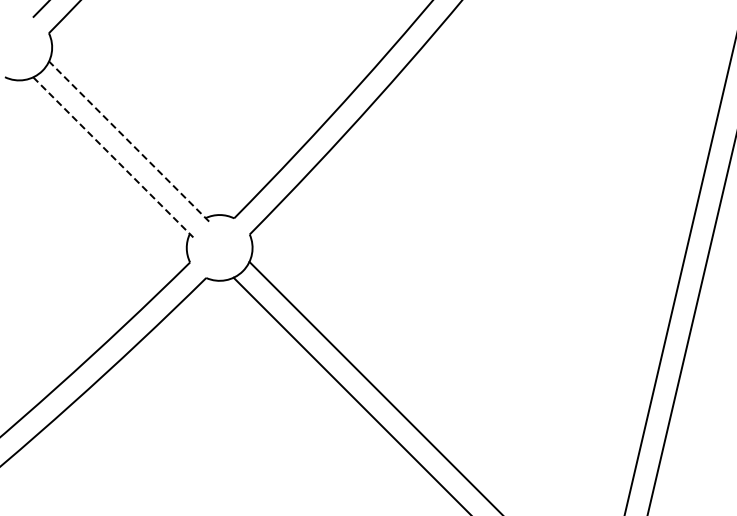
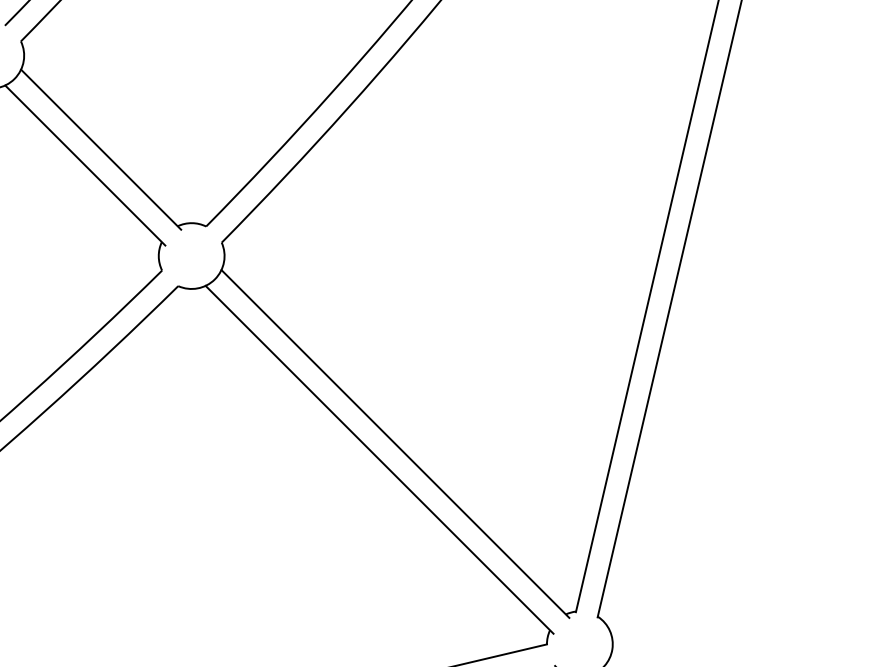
line: (128, 141) -> (100, 149), dashed -> solid
line: (113, 157) -> (85, 165), dashed -> solid

